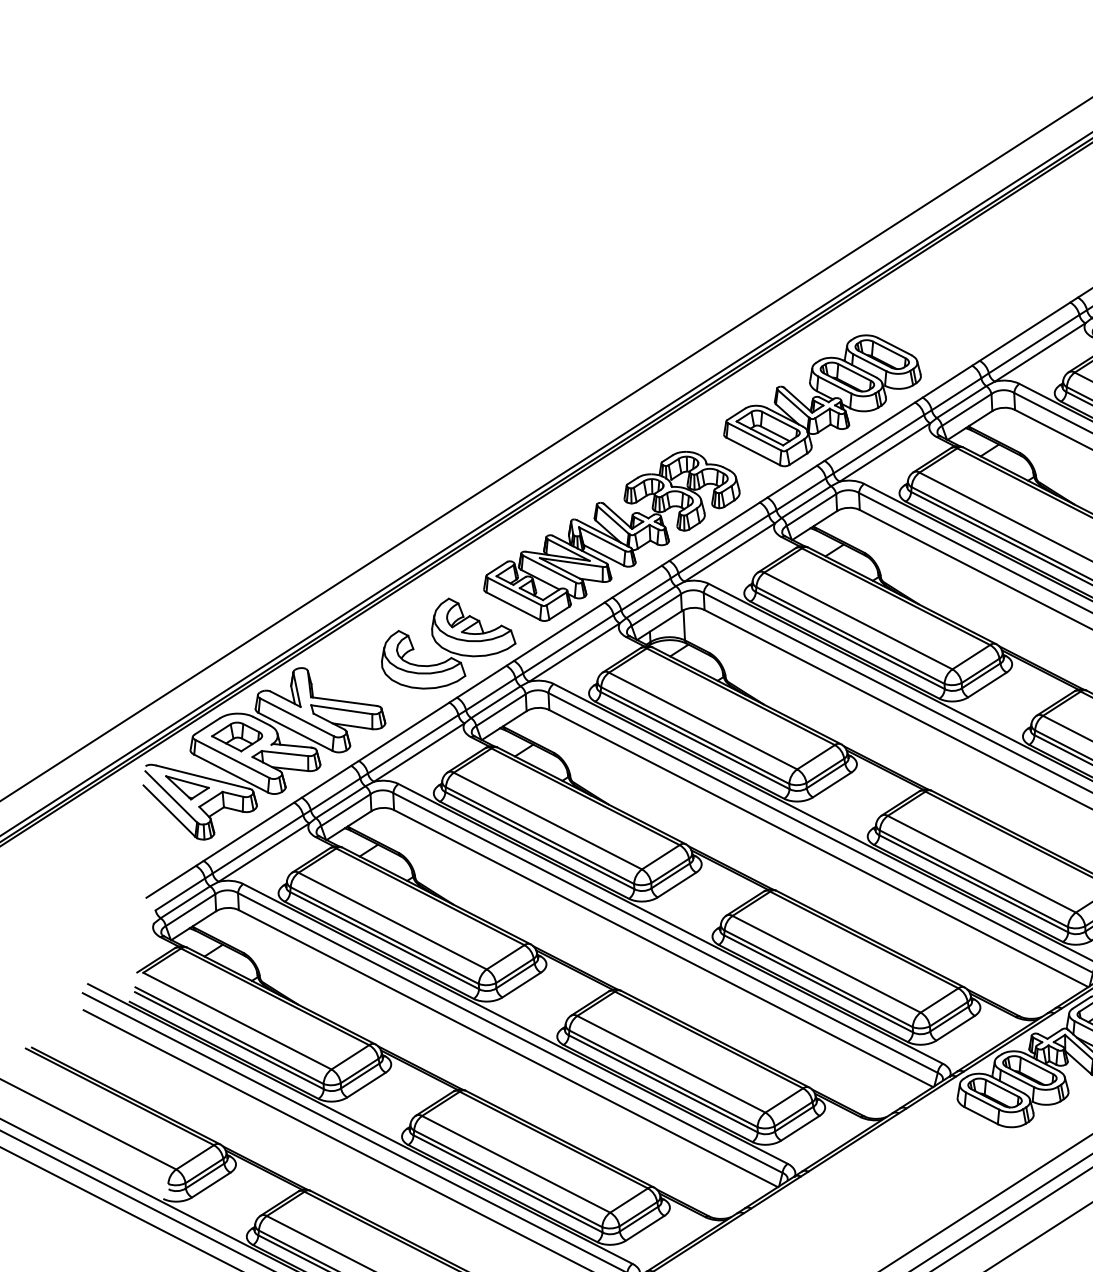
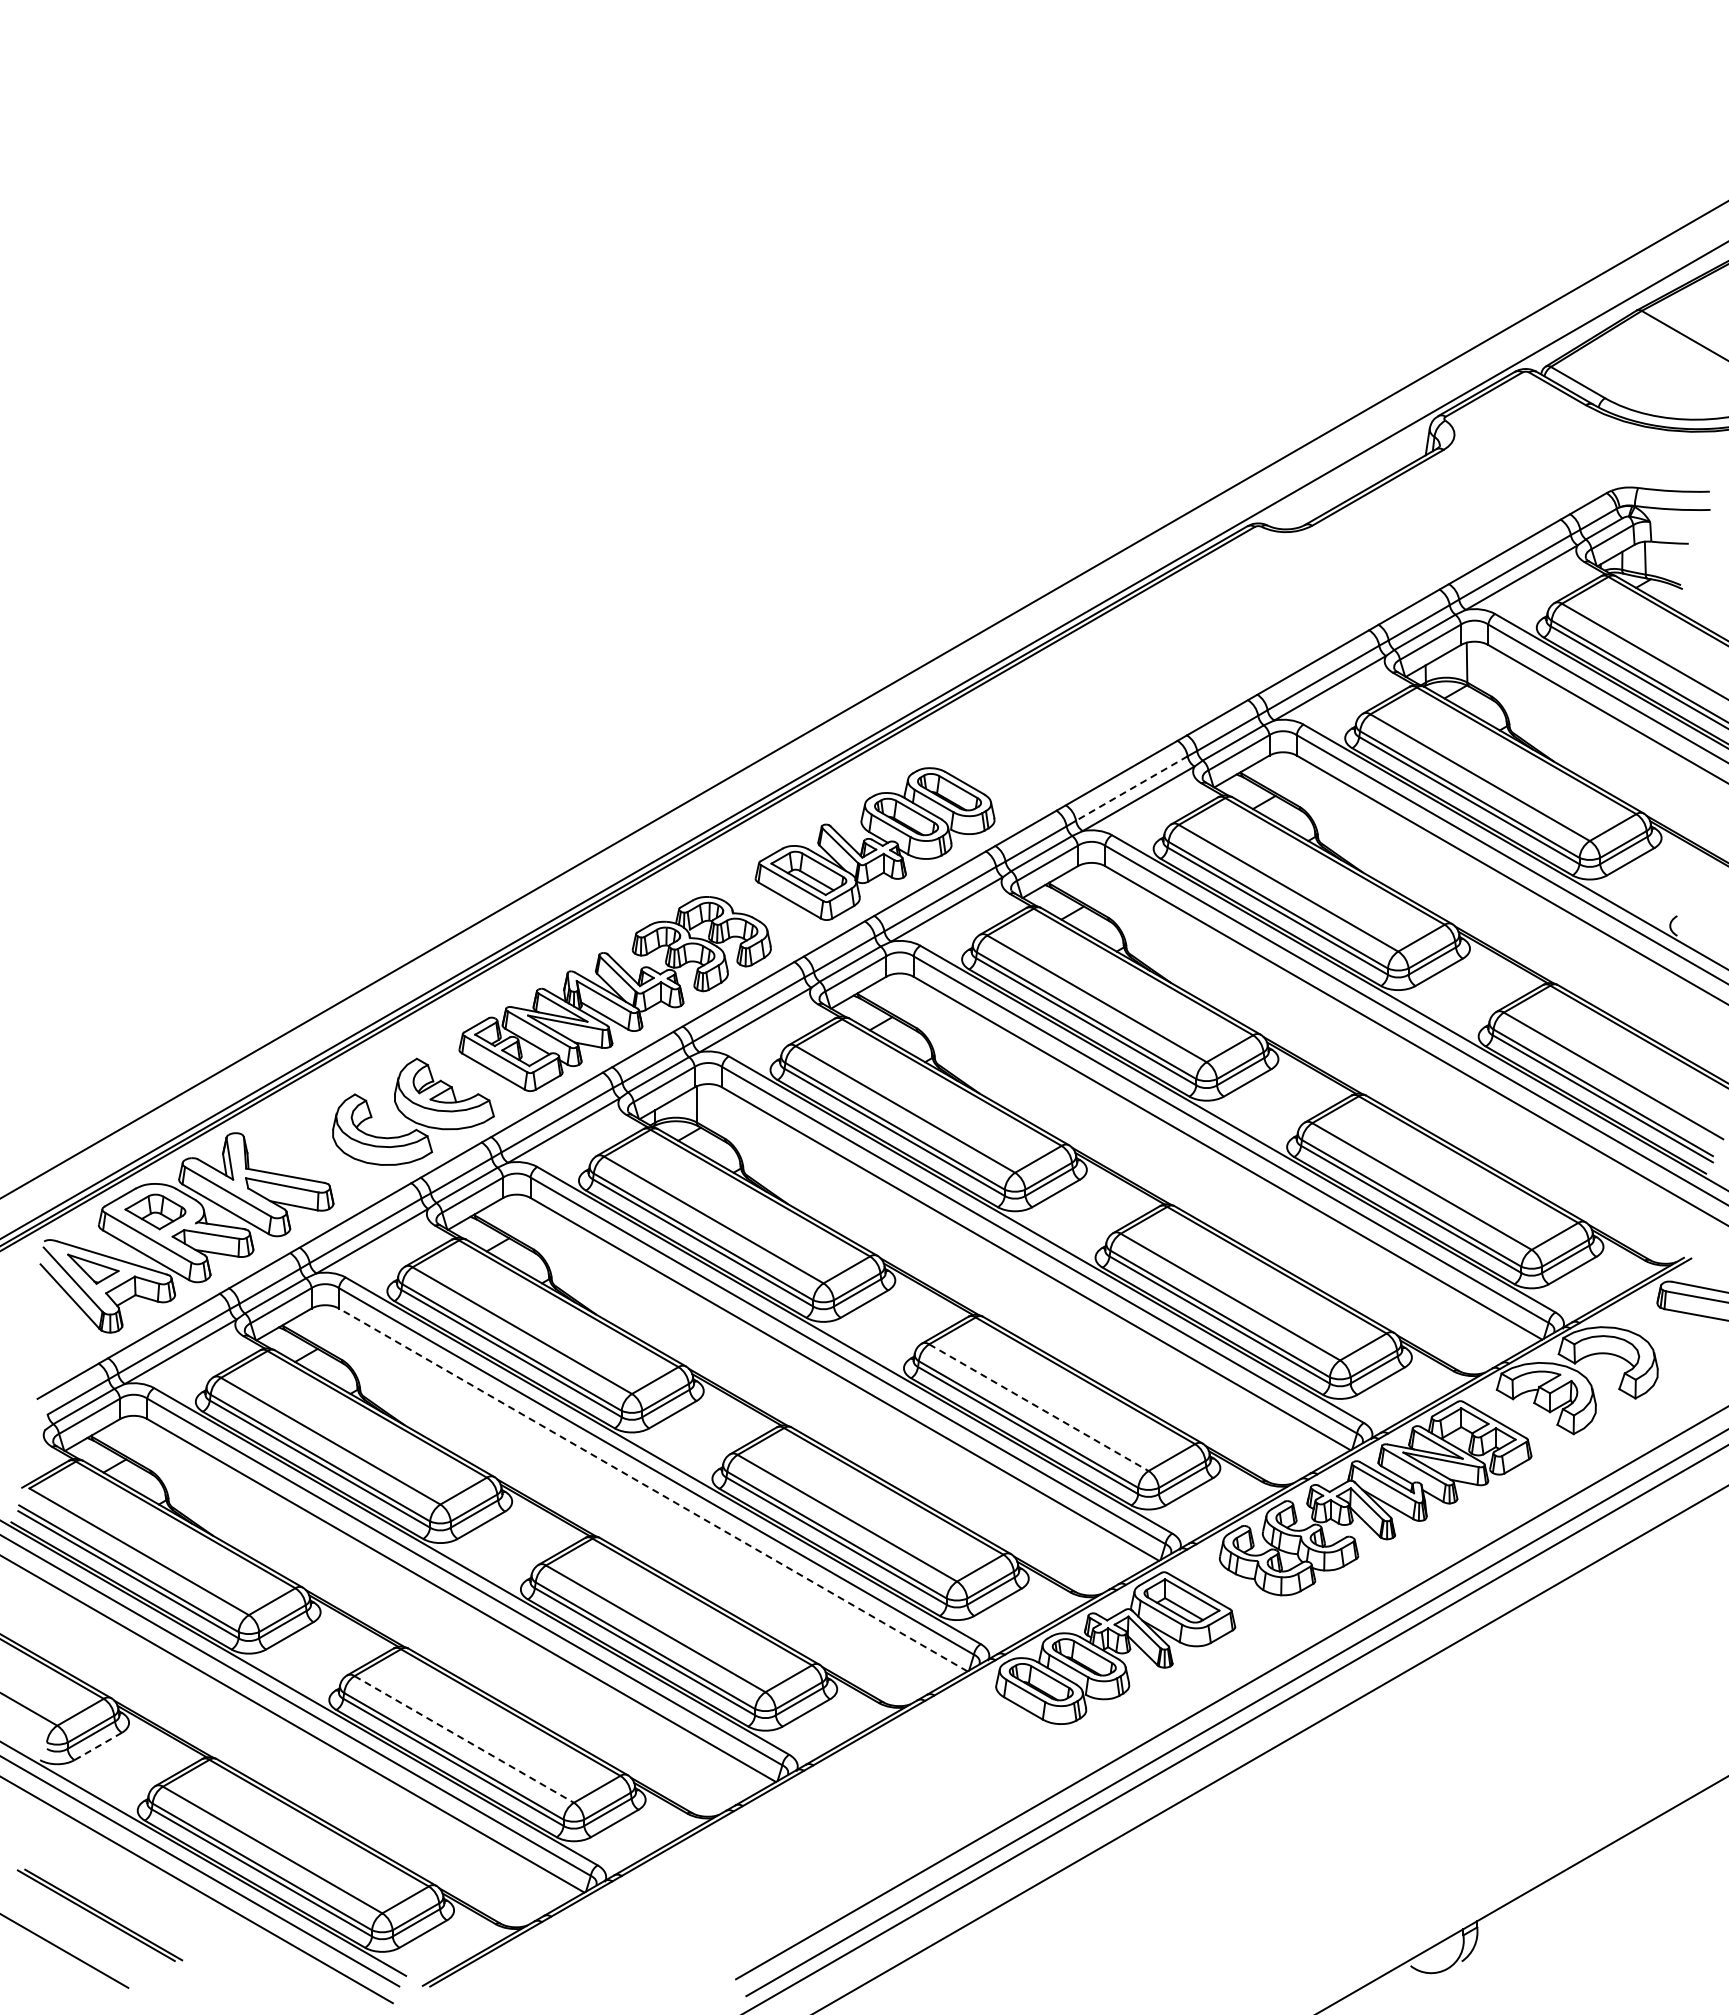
line: (1033, 344) -> (1131, 788), solid -> dashed
line: (981, 864) -> (1038, 1407), solid -> dashed
line: (663, 948) -> (653, 1489), solid -> dashed
line: (516, 1164) -> (464, 1739), solid -> dashed
line: (210, 1185) -> (97, 1746), solid -> dashed

